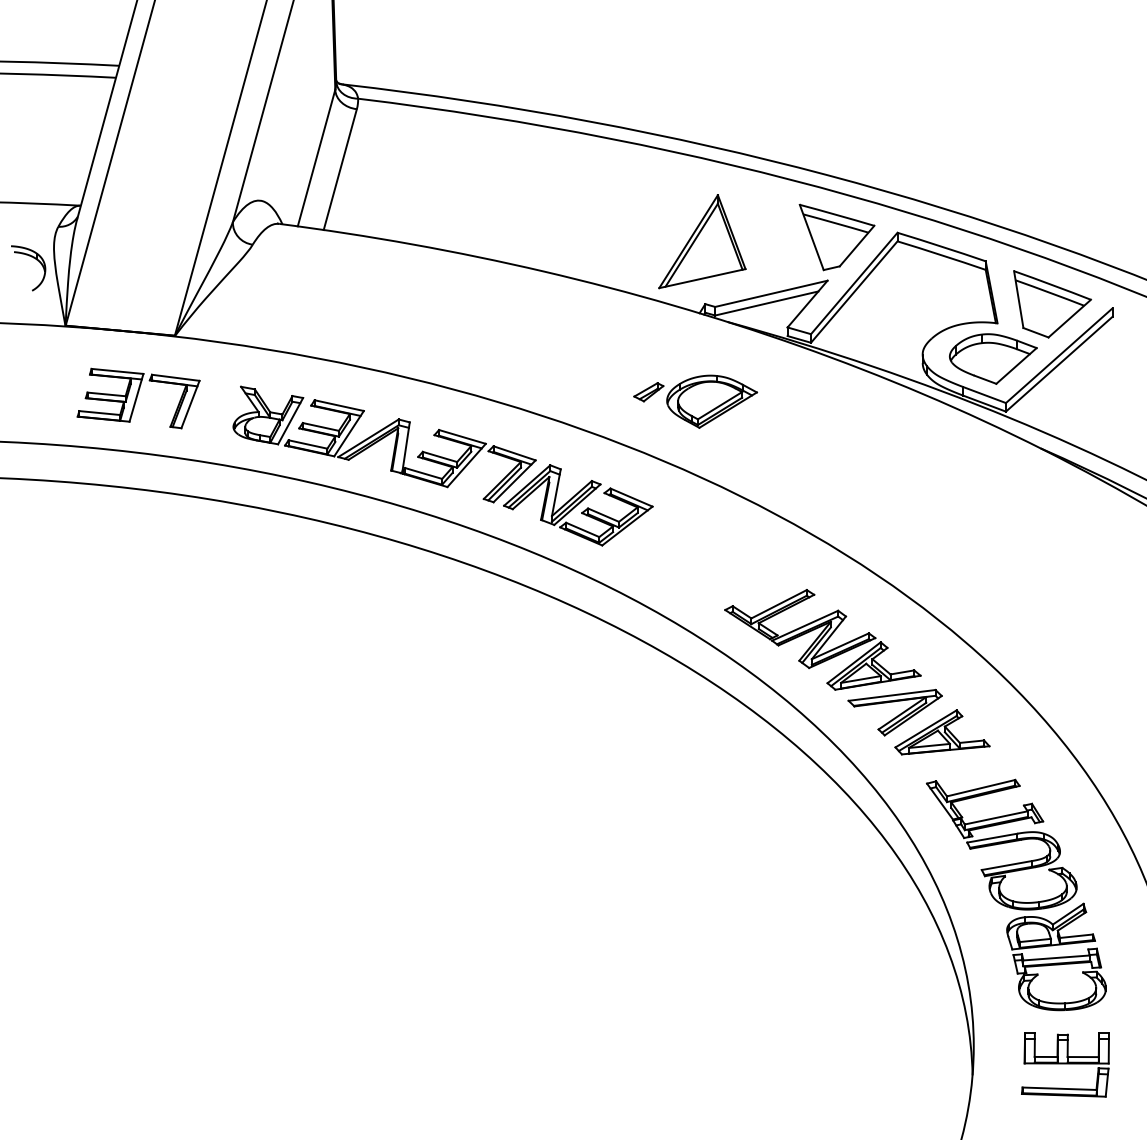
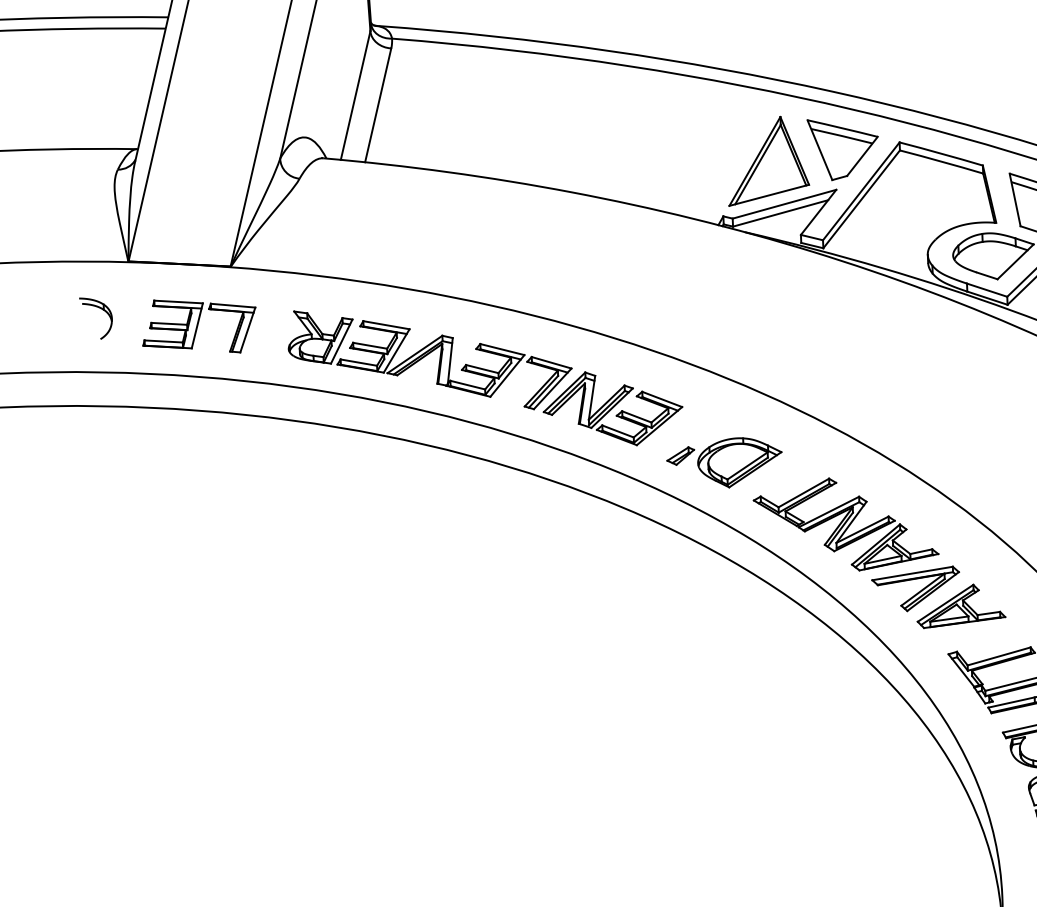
part: (702, 241) -> (767, 160), moved
part: (33, 258) -> (100, 309), moved
part: (695, 401) -> (724, 462), moved

